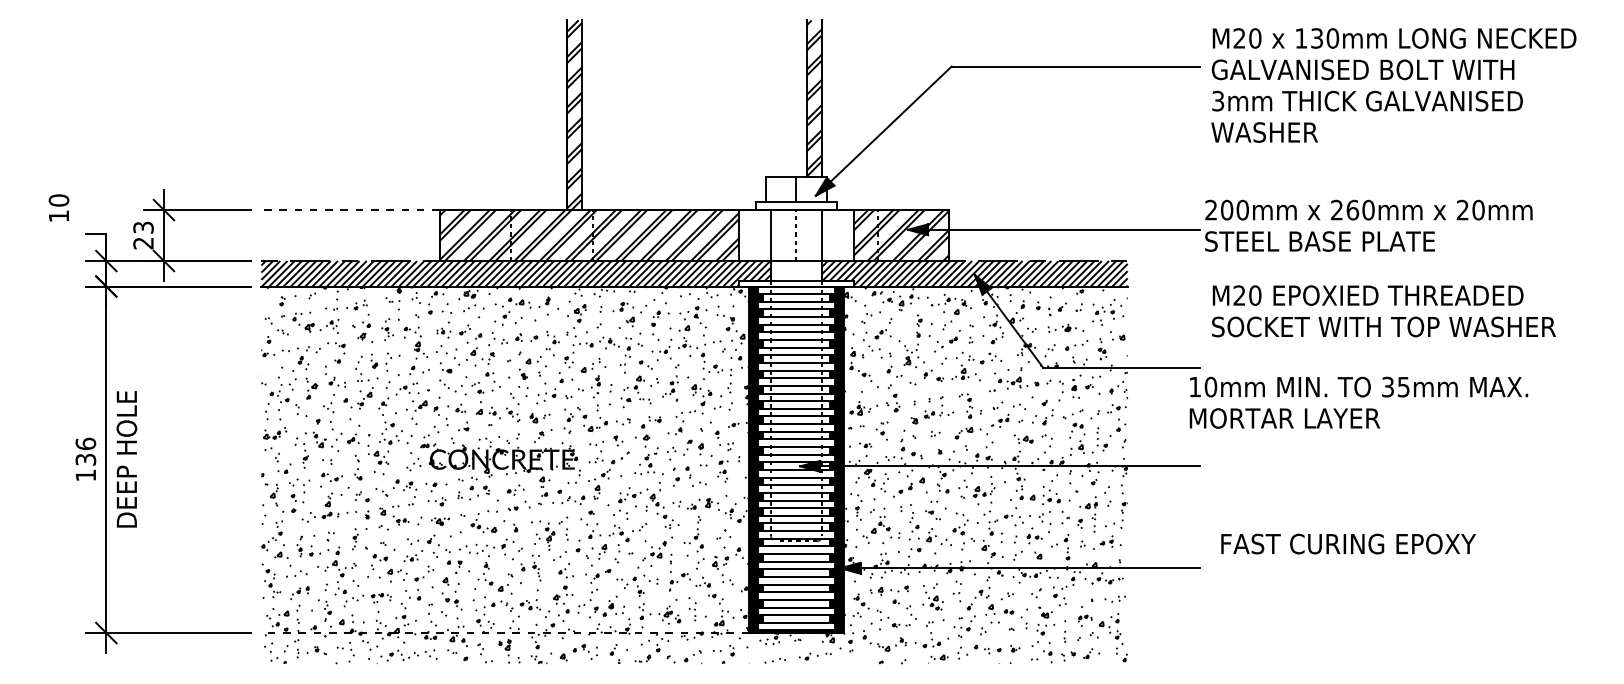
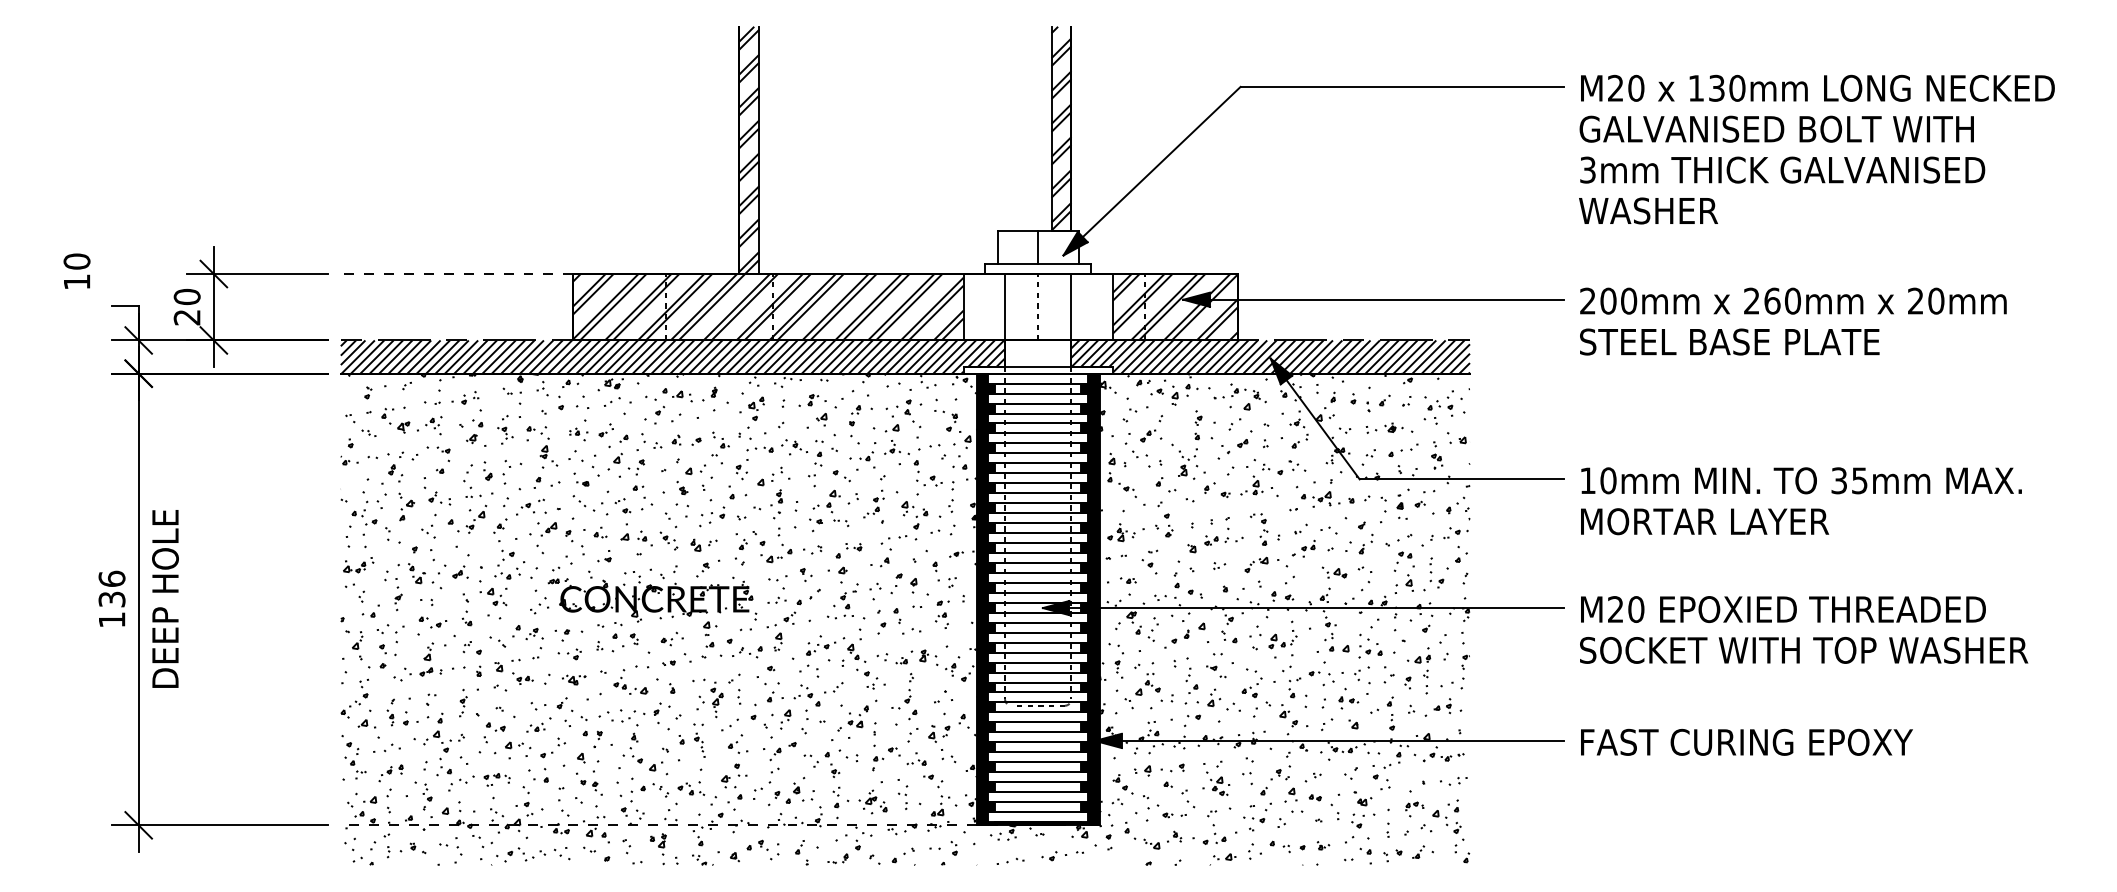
text: (1393, 85) -> (1816, 149), moved
text: (1368, 225) -> (1793, 321), moved
text: (143, 227) -> (186, 296), 23 -> 20
text: (1384, 310) -> (1804, 629), moved
text: (1359, 402) -> (1801, 501), moved
text: (1348, 543) -> (1746, 741), moved

